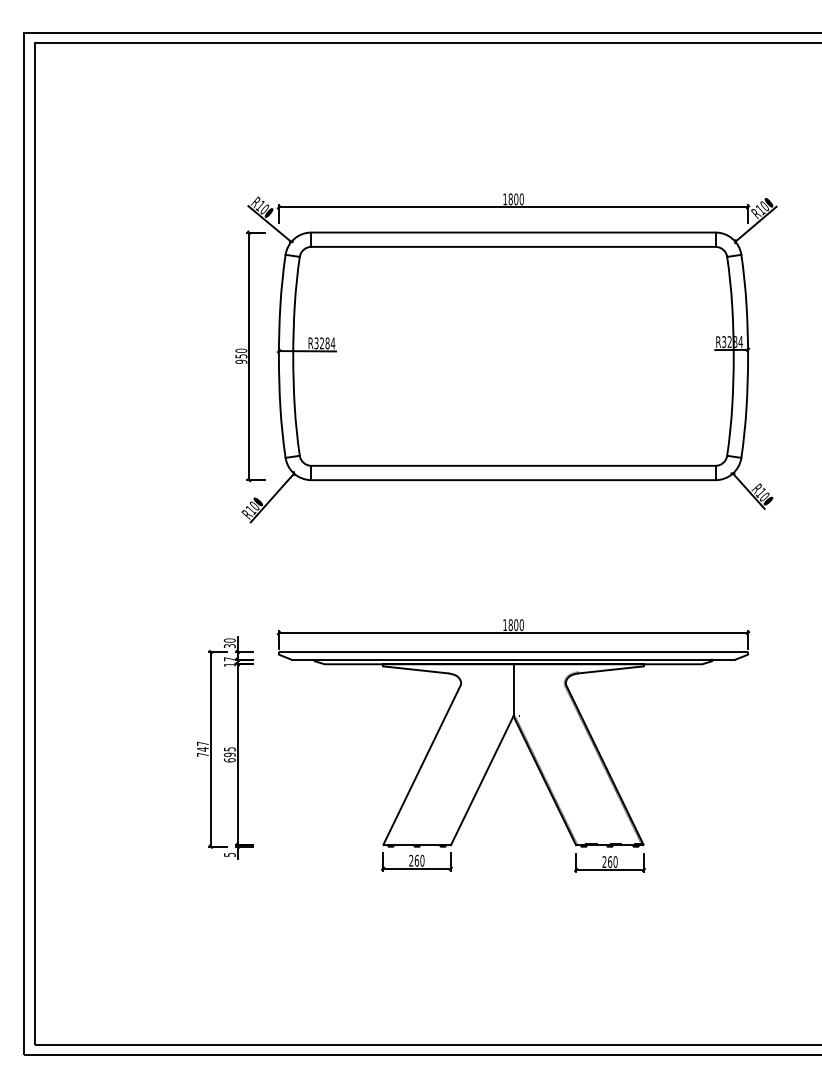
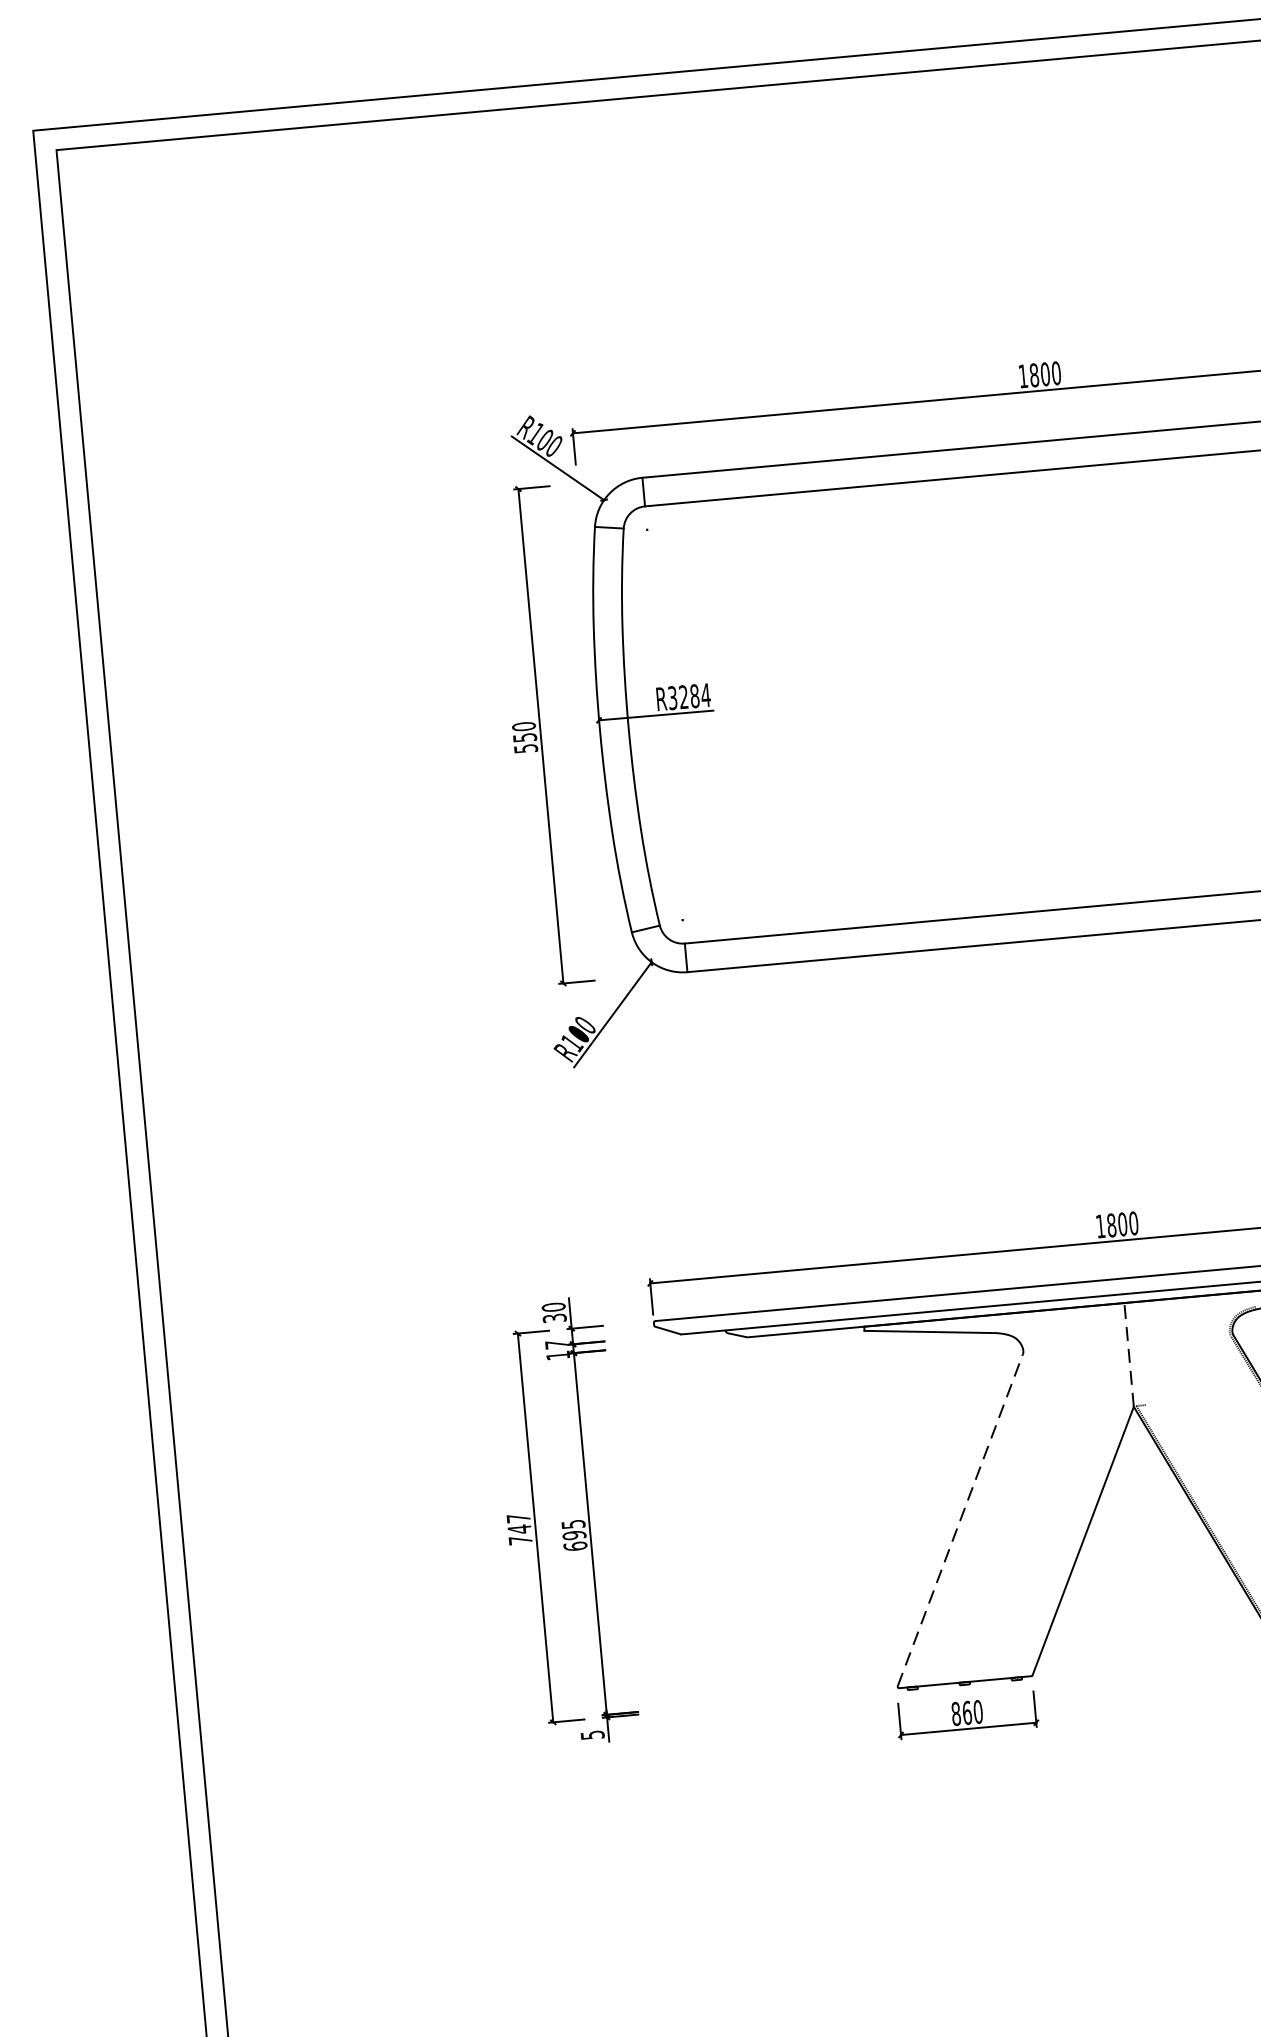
text: (240, 361) -> (524, 748), 950 -> 550
line: (513, 690) -> (1129, 1355), solid -> dashed
line: (422, 764) -> (960, 1519), solid -> dashed
text: (411, 860) -> (956, 1713), 260 -> 860

